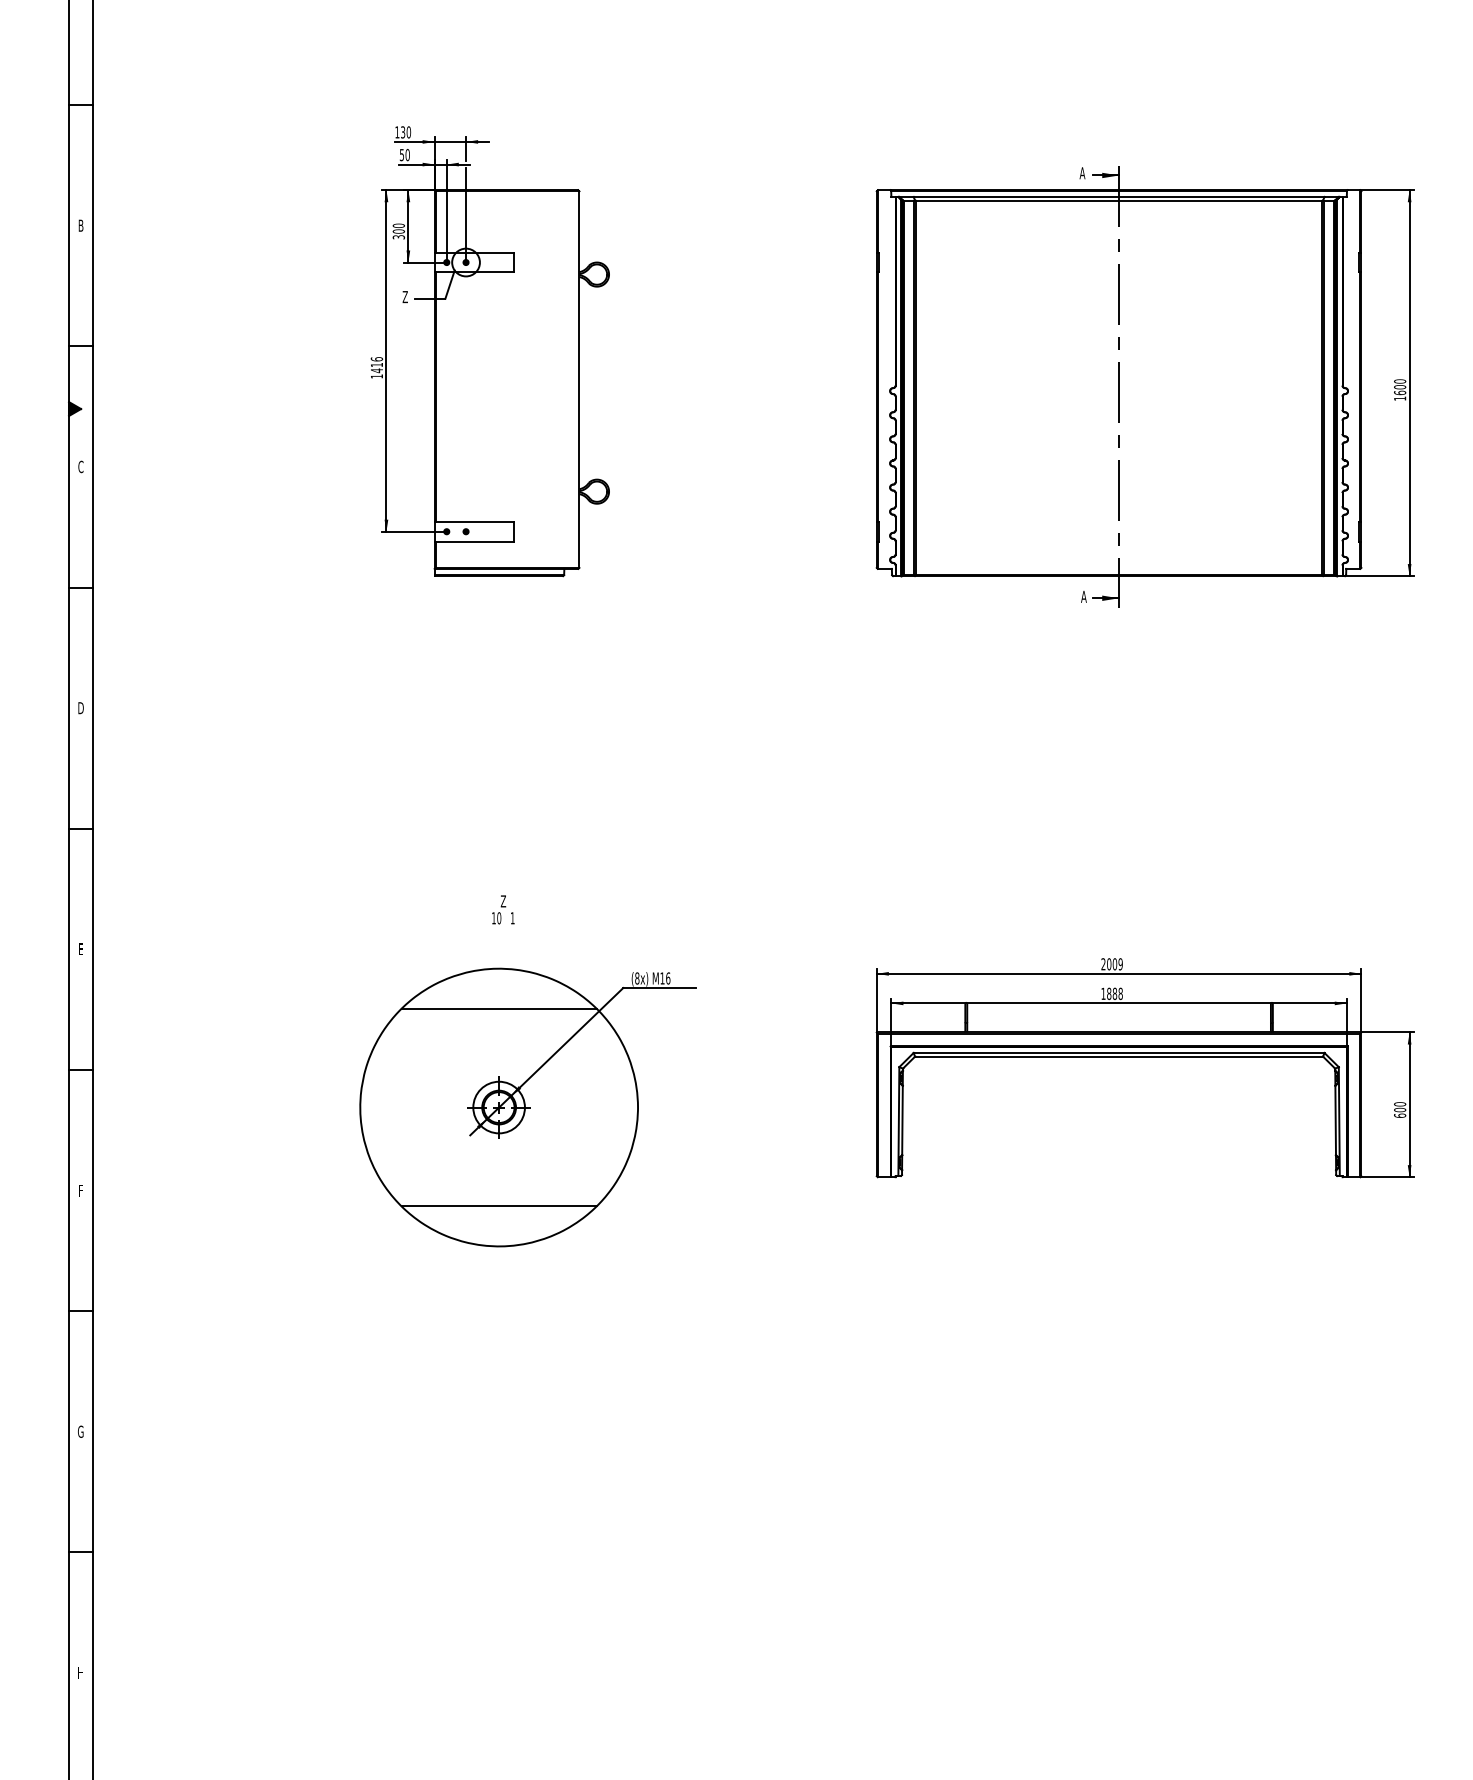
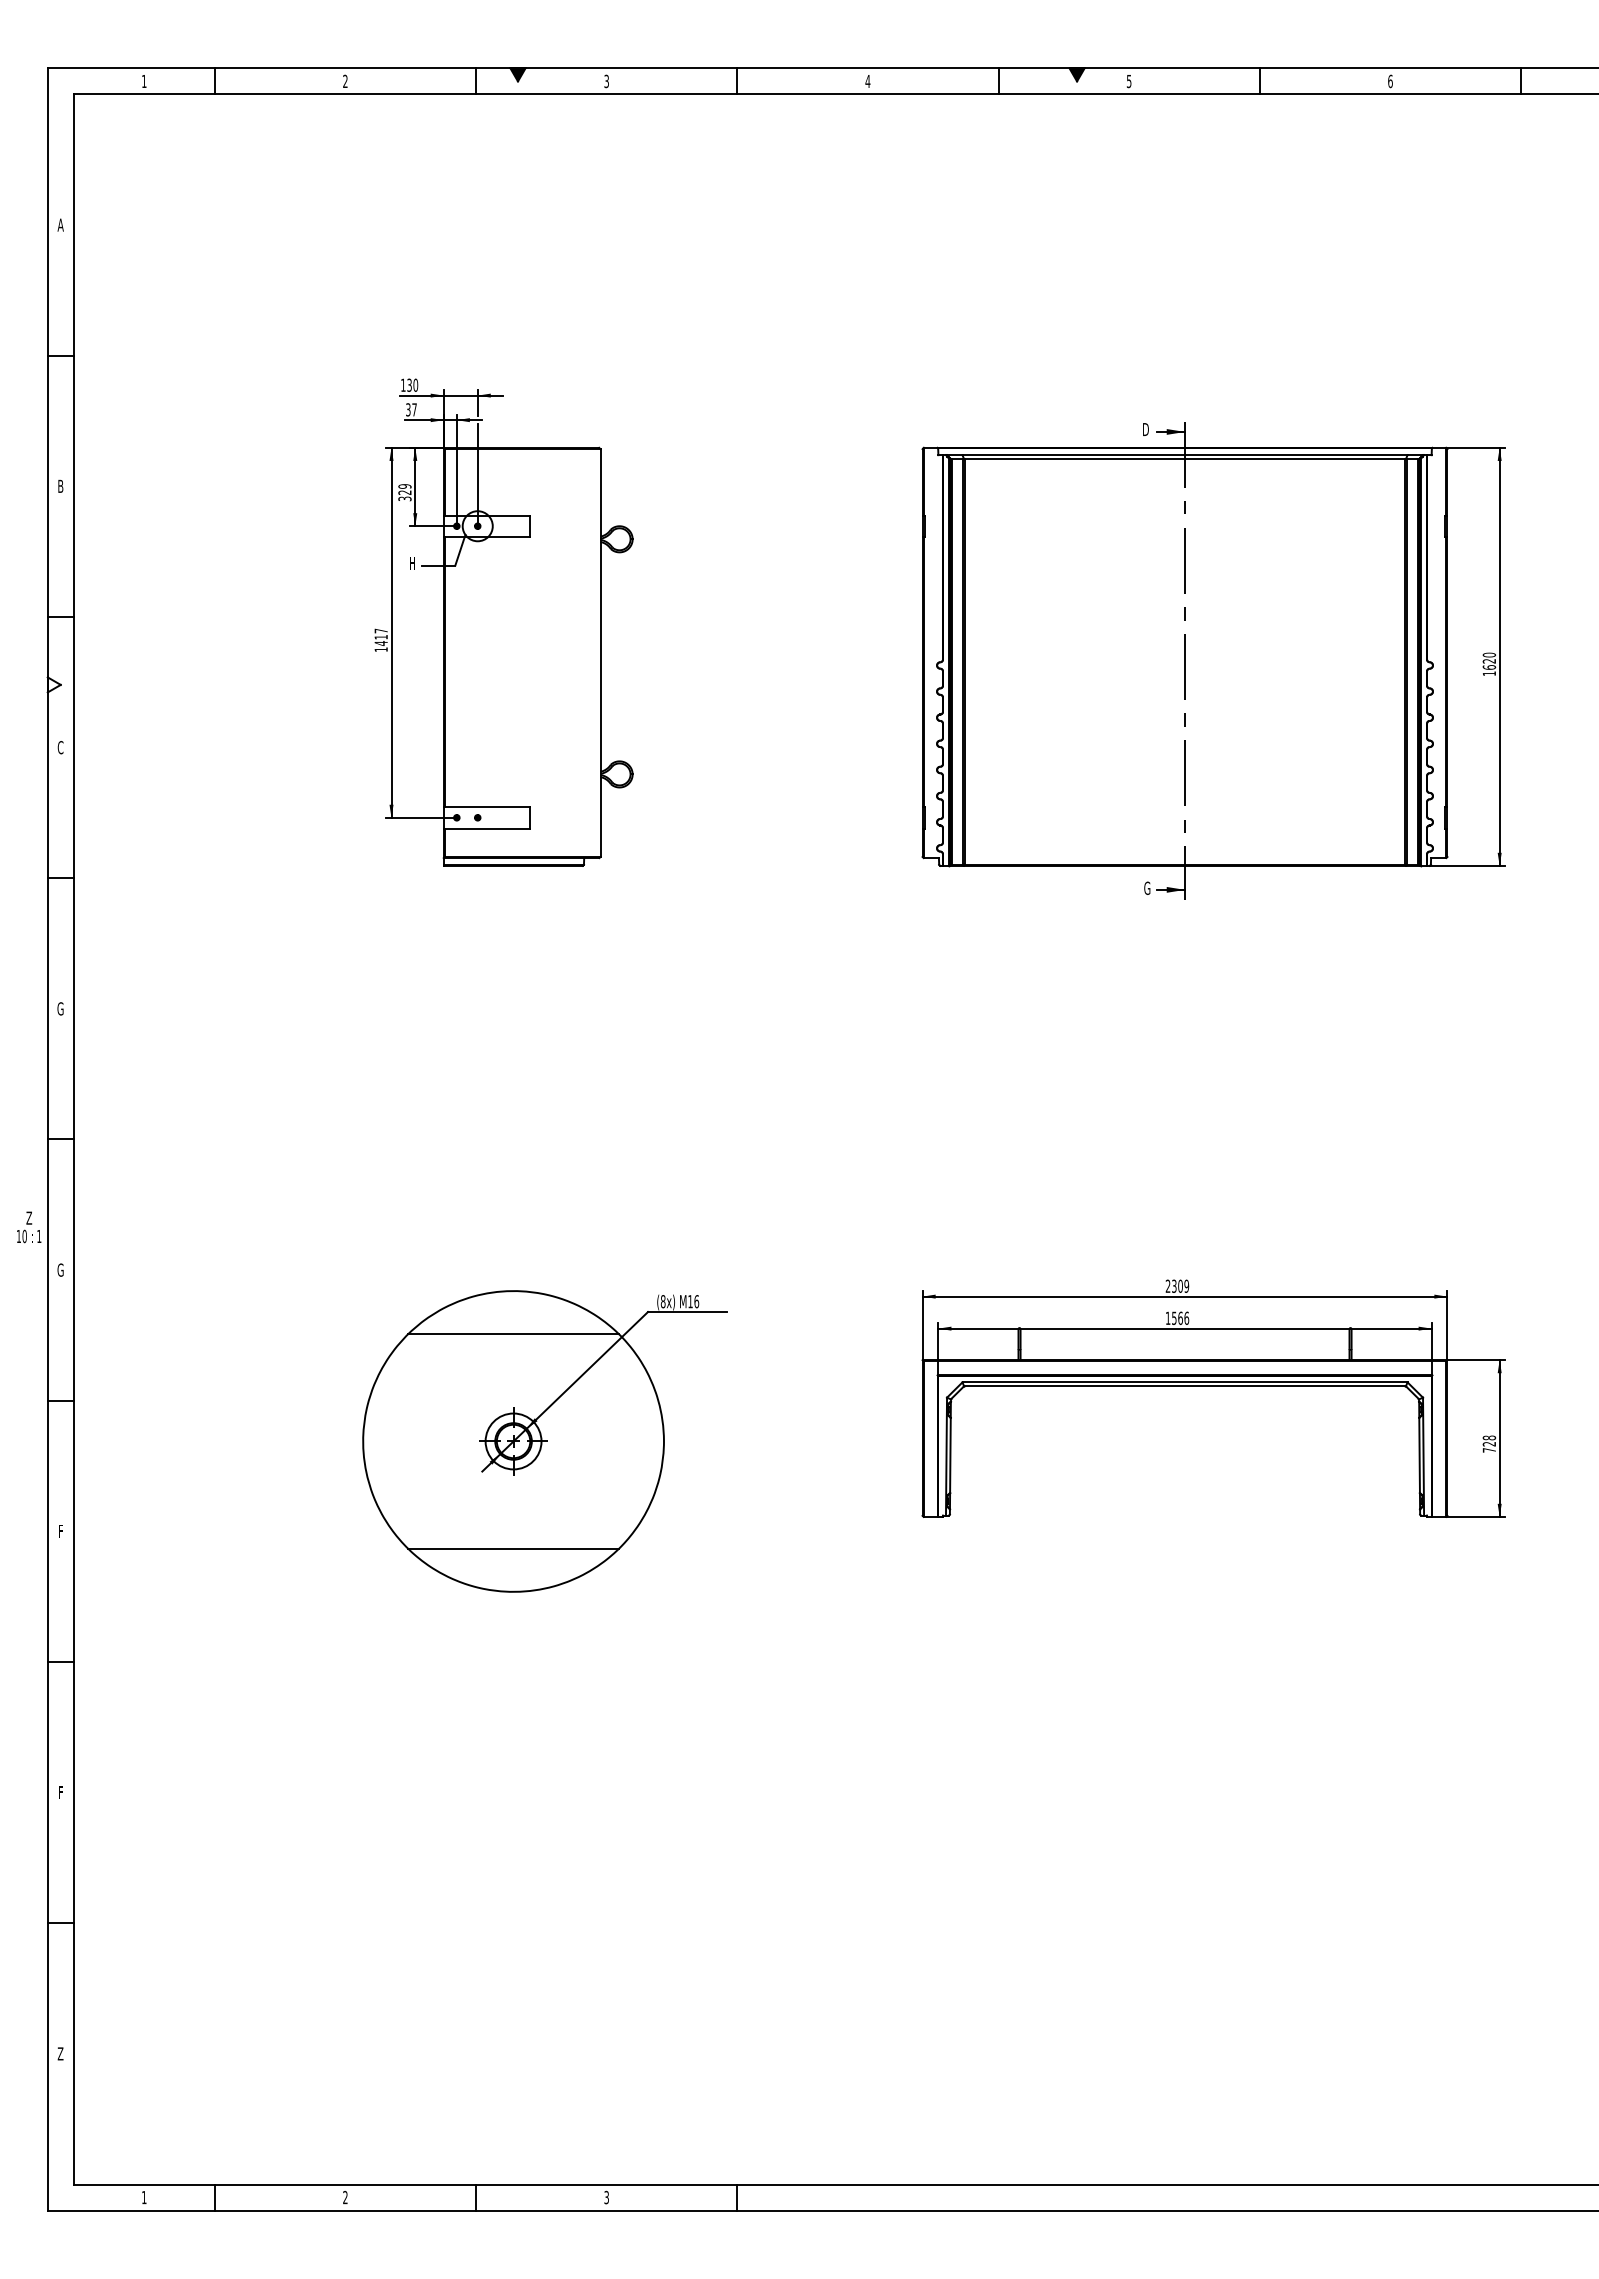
text: (404, 154) -> (411, 409), 50 -> 37
text: (1082, 173) -> (1145, 429), A -> D
text: (398, 228) -> (404, 489), 300 -> 329
text: (404, 296) -> (411, 563), Z -> H
text: (376, 358) -> (380, 630), 1416 -> 1417
text: (1400, 386) -> (1489, 660), 1600 -> 1620
fill: (74, 408) -> (53, 684), removed
text: (1083, 596) -> (1146, 887), A -> G
text: (80, 707) -> (60, 1008), D -> G
text: (503, 910) -> (29, 1227), moved
text: (80, 948) -> (60, 1269), E -> G
text: (1109, 963) -> (1174, 1285), 2009 -> 2309
text: (1114, 993) -> (1180, 1317), 1888 -> 1566
text: (1400, 1109) -> (1489, 1443), 600 -> 728
text: (80, 1431) -> (60, 1792), G -> F
text: (80, 1672) -> (60, 2053), H -> Z

